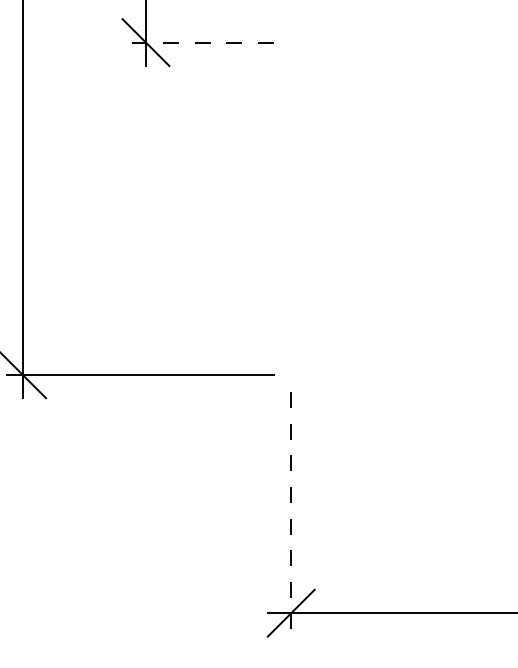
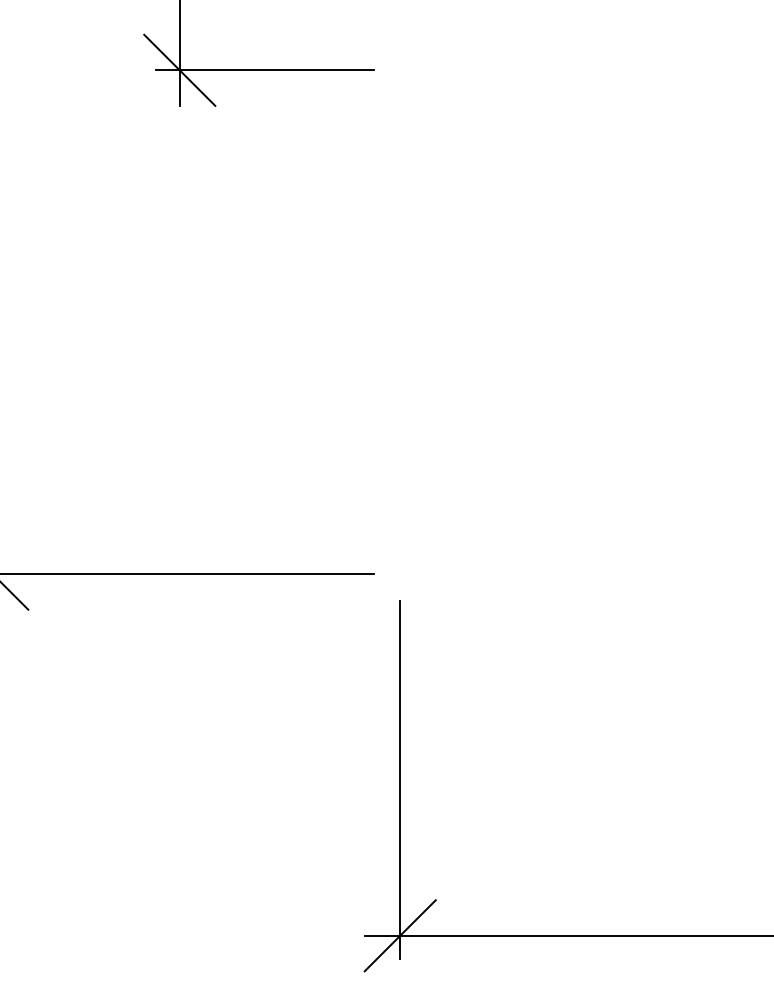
line: (202, 42) -> (265, 70), dashed -> solid
line: (291, 511) -> (400, 781), dashed -> solid

